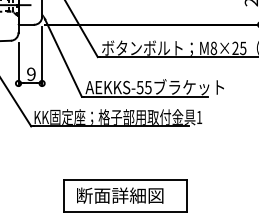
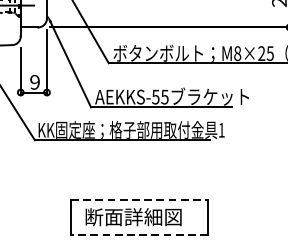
line: (125, 180) -> (139, 200), solid -> dashed
line: (125, 211) -> (139, 234), solid -> dashed

